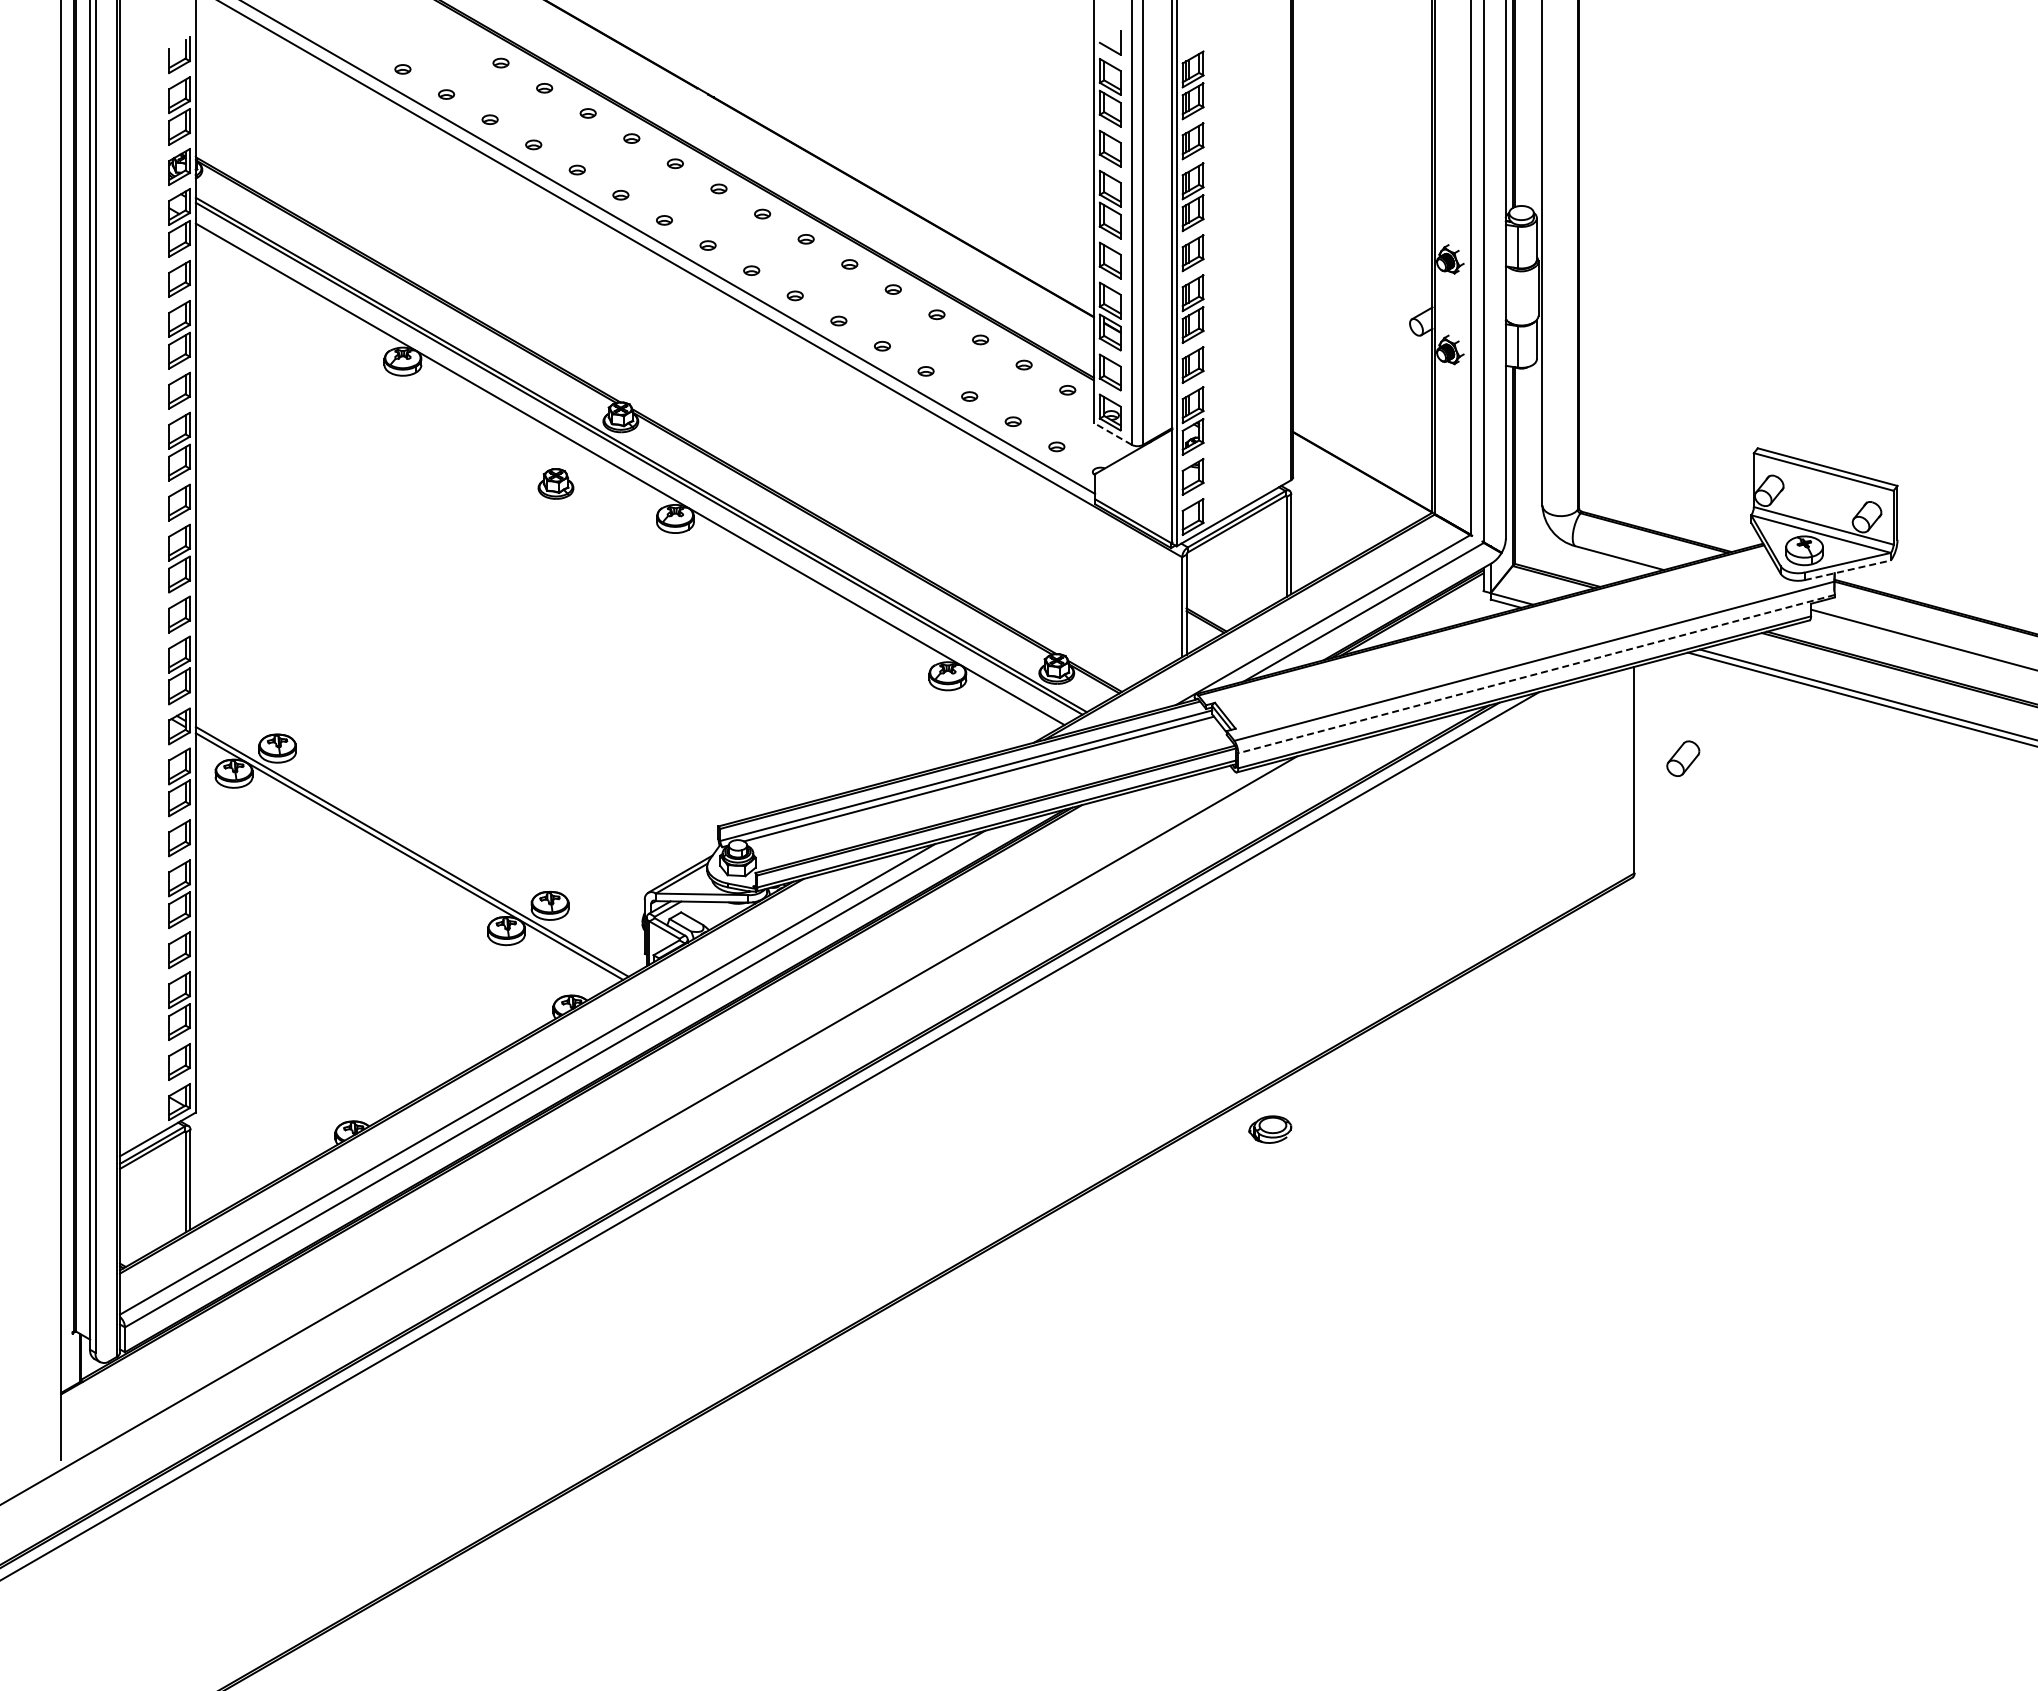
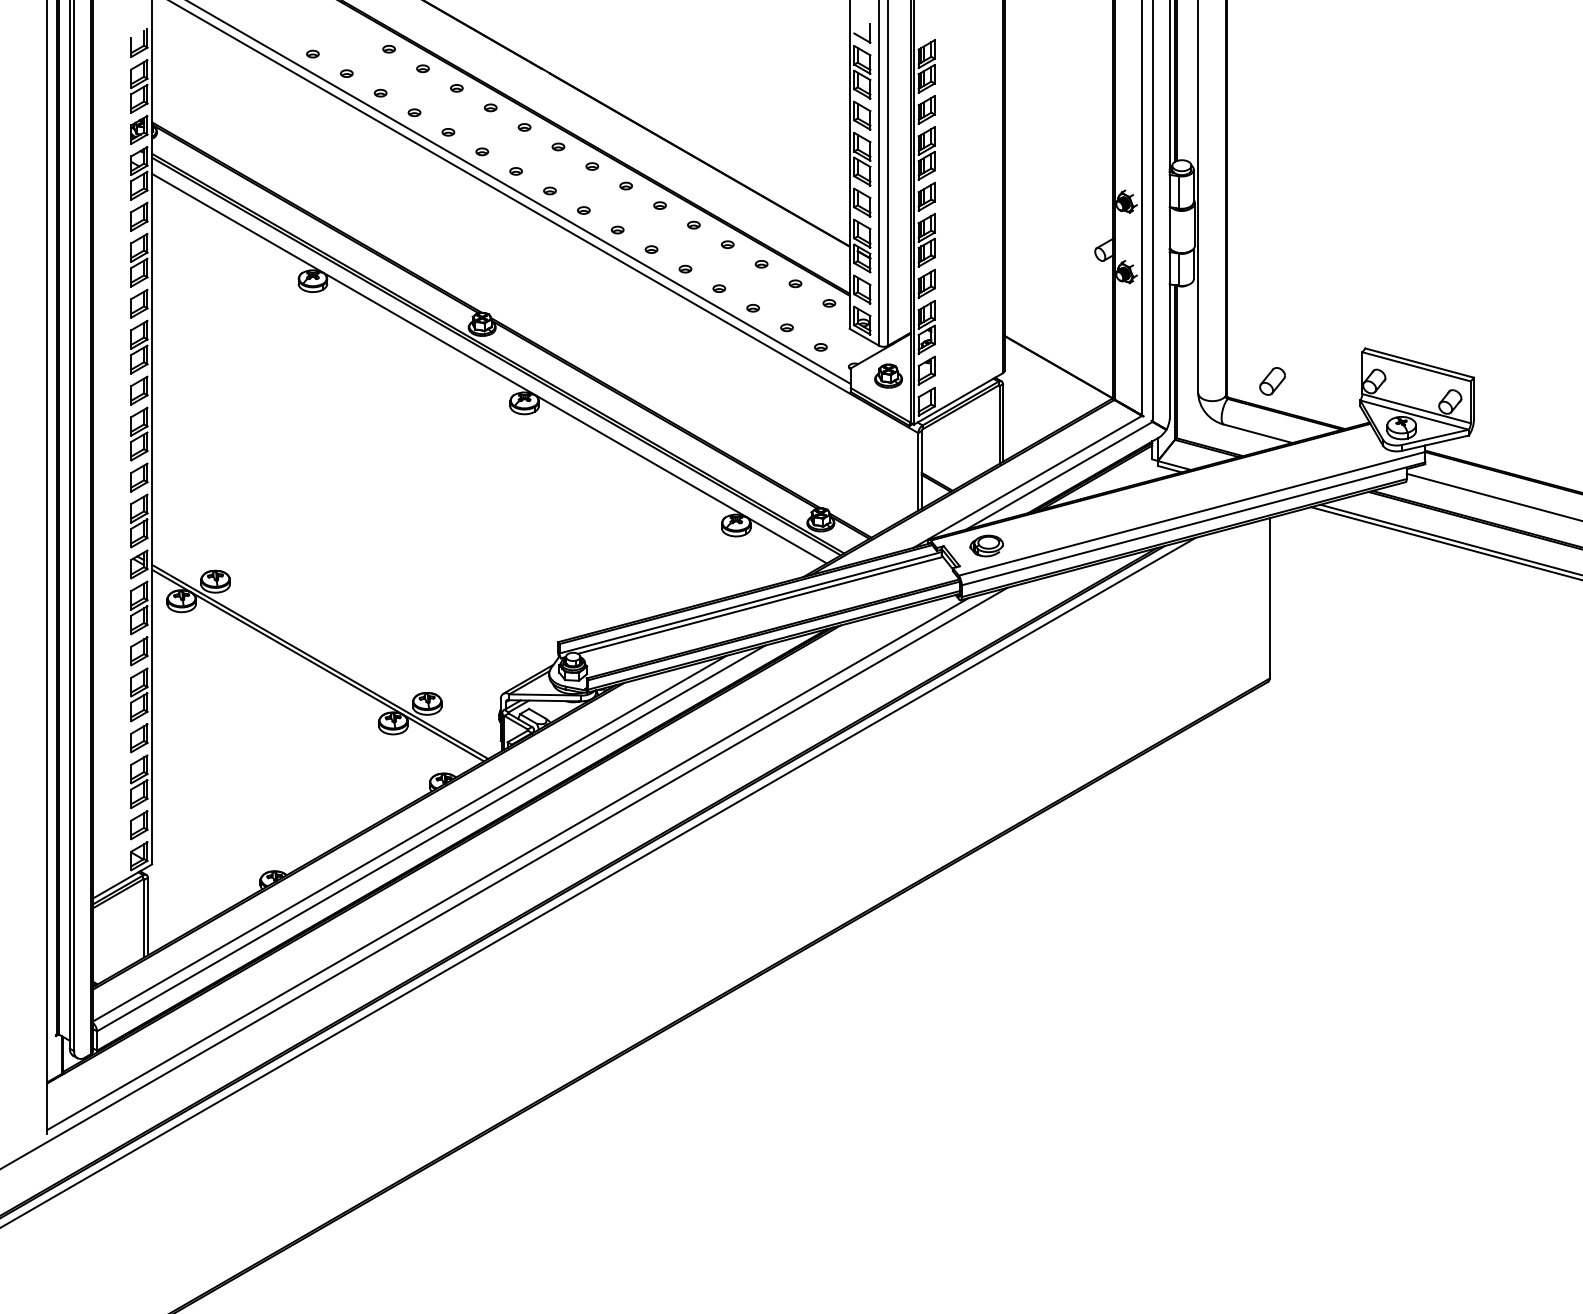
line: (1112, 433) -> (864, 336), dashed -> solid
part: (555, 483) -> (888, 375), moved
line: (1848, 570) -> (1435, 443), dashed -> solid
line: (1536, 674) -> (1193, 524), dashed -> solid
part: (1683, 758) -> (1272, 381), moved
line: (654, 1111) -> (508, 863), added
part: (1270, 1129) -> (986, 545), moved

